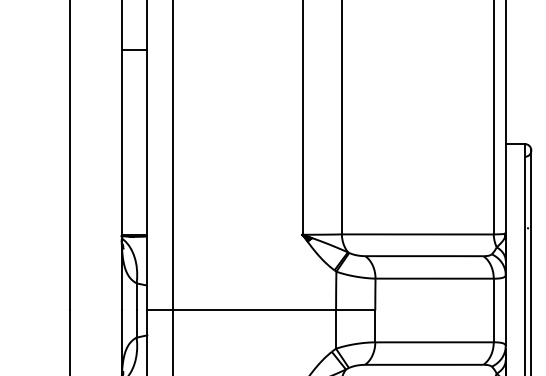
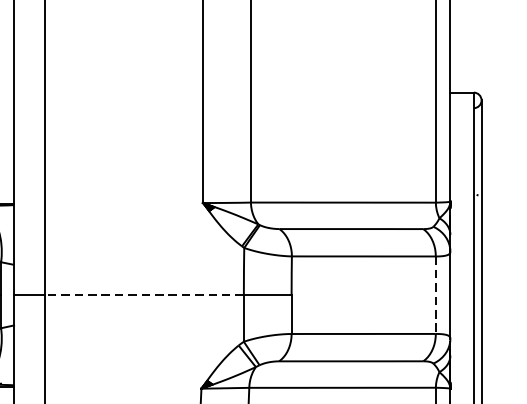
line: (254, 310) -> (144, 295), solid -> dashed
line: (493, 310) -> (435, 295), solid -> dashed

